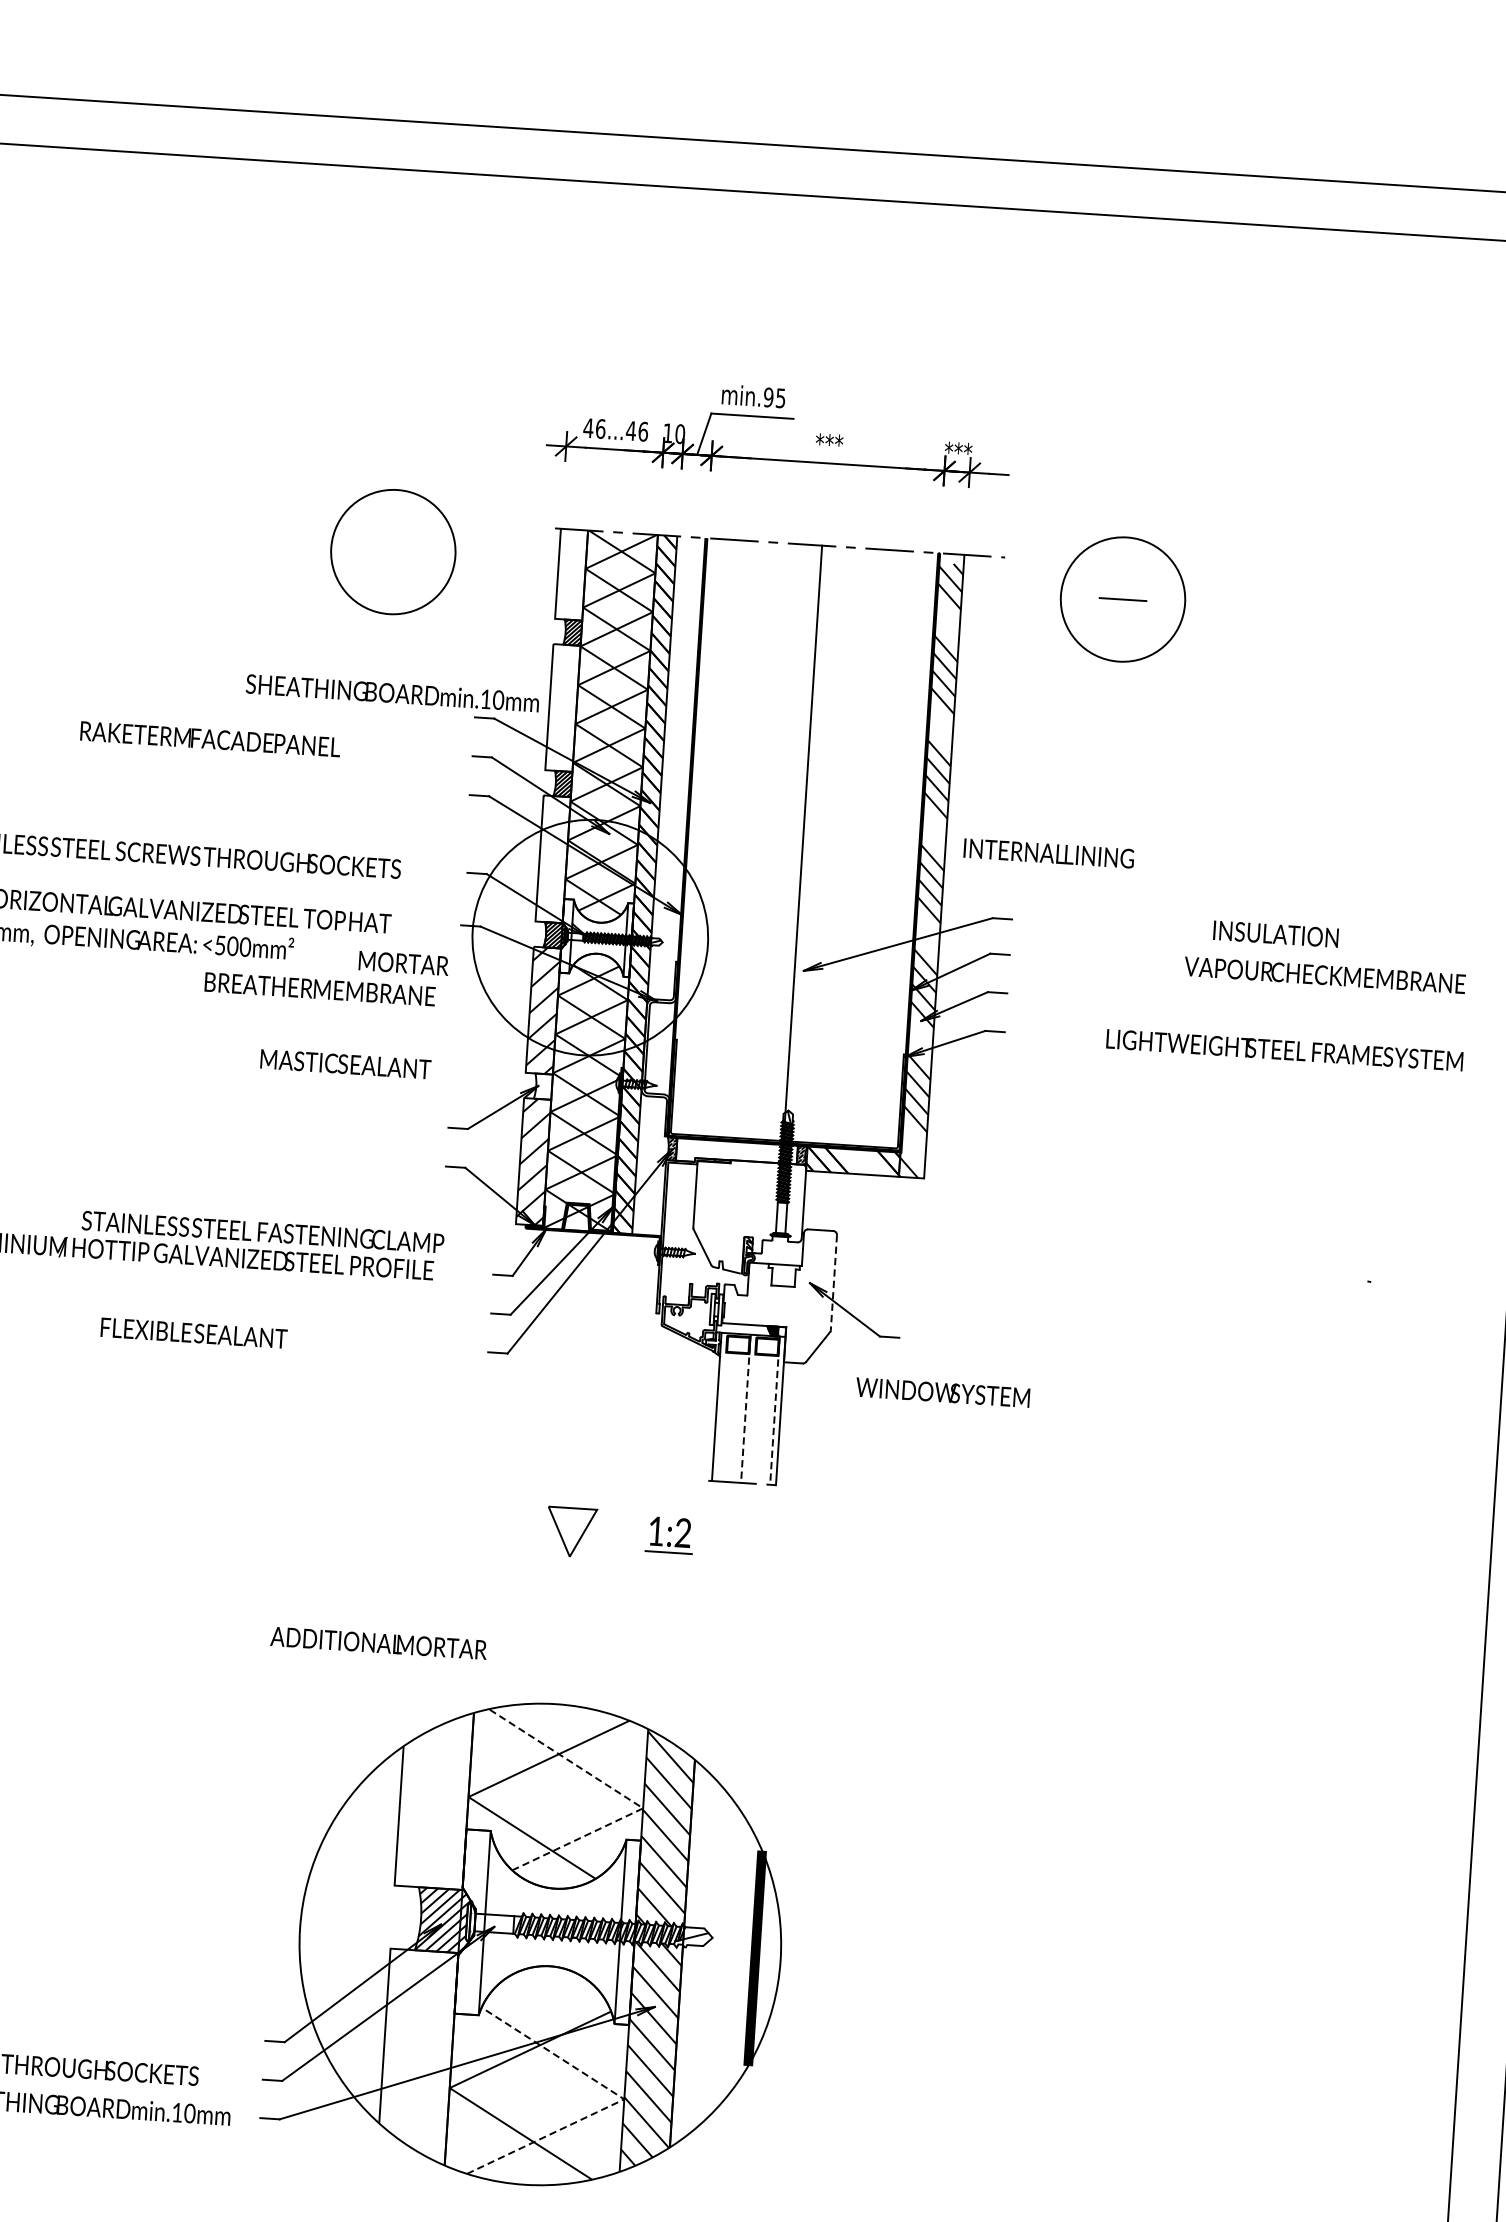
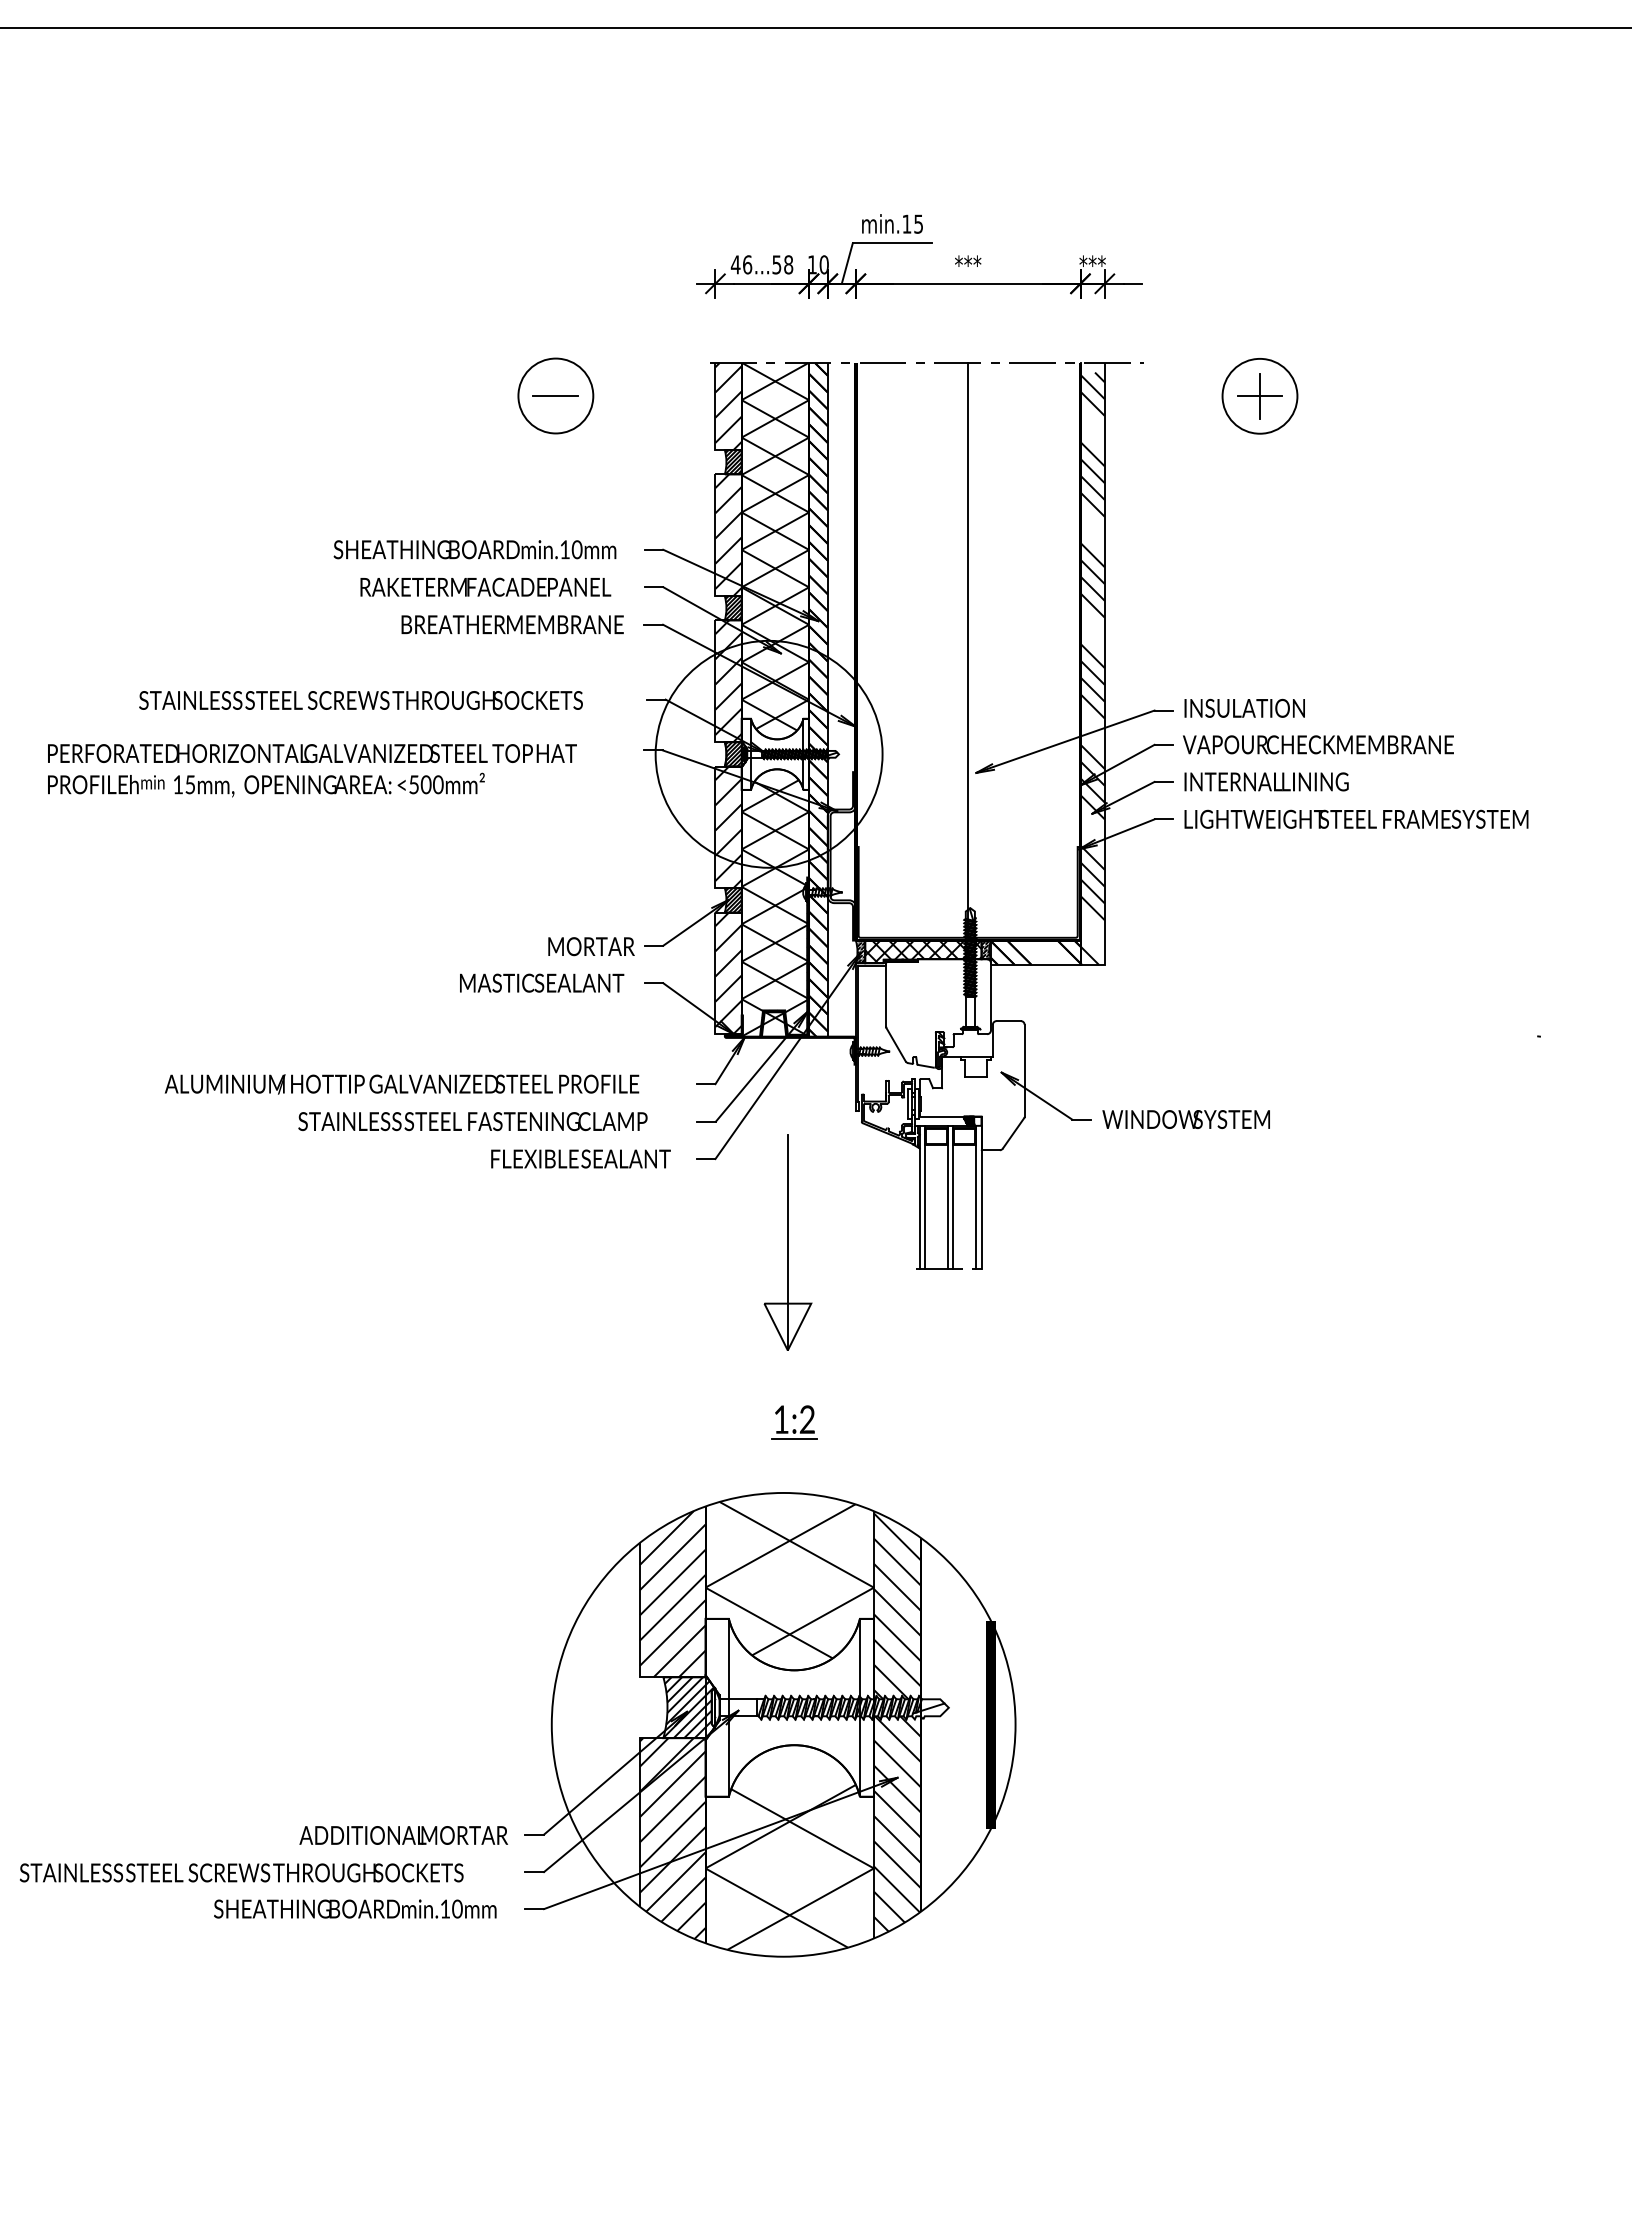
text: (768, 396) -> (906, 223), min.95 -> min.15
text: (637, 430) -> (782, 264), 46...46 -> 46...58
circle: (392, 551) -> (555, 395), size x0.62
line: (392, 552) -> (555, 396), added
hatch: (571, 574) -> (728, 406), added
circle: (1122, 598) -> (1259, 395), size x0.62
line: (1122, 598) -> (1259, 395), added
text: (392, 693) -> (474, 549), moved
hatch: (562, 708) -> (728, 535), added
text: (210, 738) -> (485, 586), moved
text: (1048, 853) -> (1266, 781), moved
hatch: (553, 859) -> (728, 681), added
text: (1275, 933) -> (1244, 707), moved
text: (403, 963) -> (591, 946), moved
text: (1325, 974) -> (1318, 744), moved
text: (319, 989) -> (512, 624), moved
text: (1284, 1049) -> (1356, 818), moved
text: (346, 1063) -> (542, 982), moved
hatch: (543, 1086) -> (733, 900), added
hatch: (737, 1152) -> (923, 951), added
text: (262, 1232) -> (472, 1121), moved
line: (833, 1283) -> (1024, 1071), dashed -> solid
text: (193, 1332) -> (580, 1158), moved
text: (942, 1392) -> (1185, 1119), moved
line: (722, 1406) -> (925, 1196), added
line: (745, 1408) -> (947, 1197), dashed -> solid
line: (751, 1408) -> (953, 1196), added
line: (774, 1410) -> (975, 1197), dashed -> solid
line: (576, 1444) -> (787, 1242), added
part: (669, 1535) -> (794, 1422), moved
text: (378, 1643) -> (403, 1835), moved
line: (627, 1797) -> (858, 1578), dashed -> solid
hatch: (433, 1801) -> (672, 1594), added
hatch: (417, 2054) -> (672, 1838), added
line: (623, 2099) -> (873, 1868), dashed -> solid

